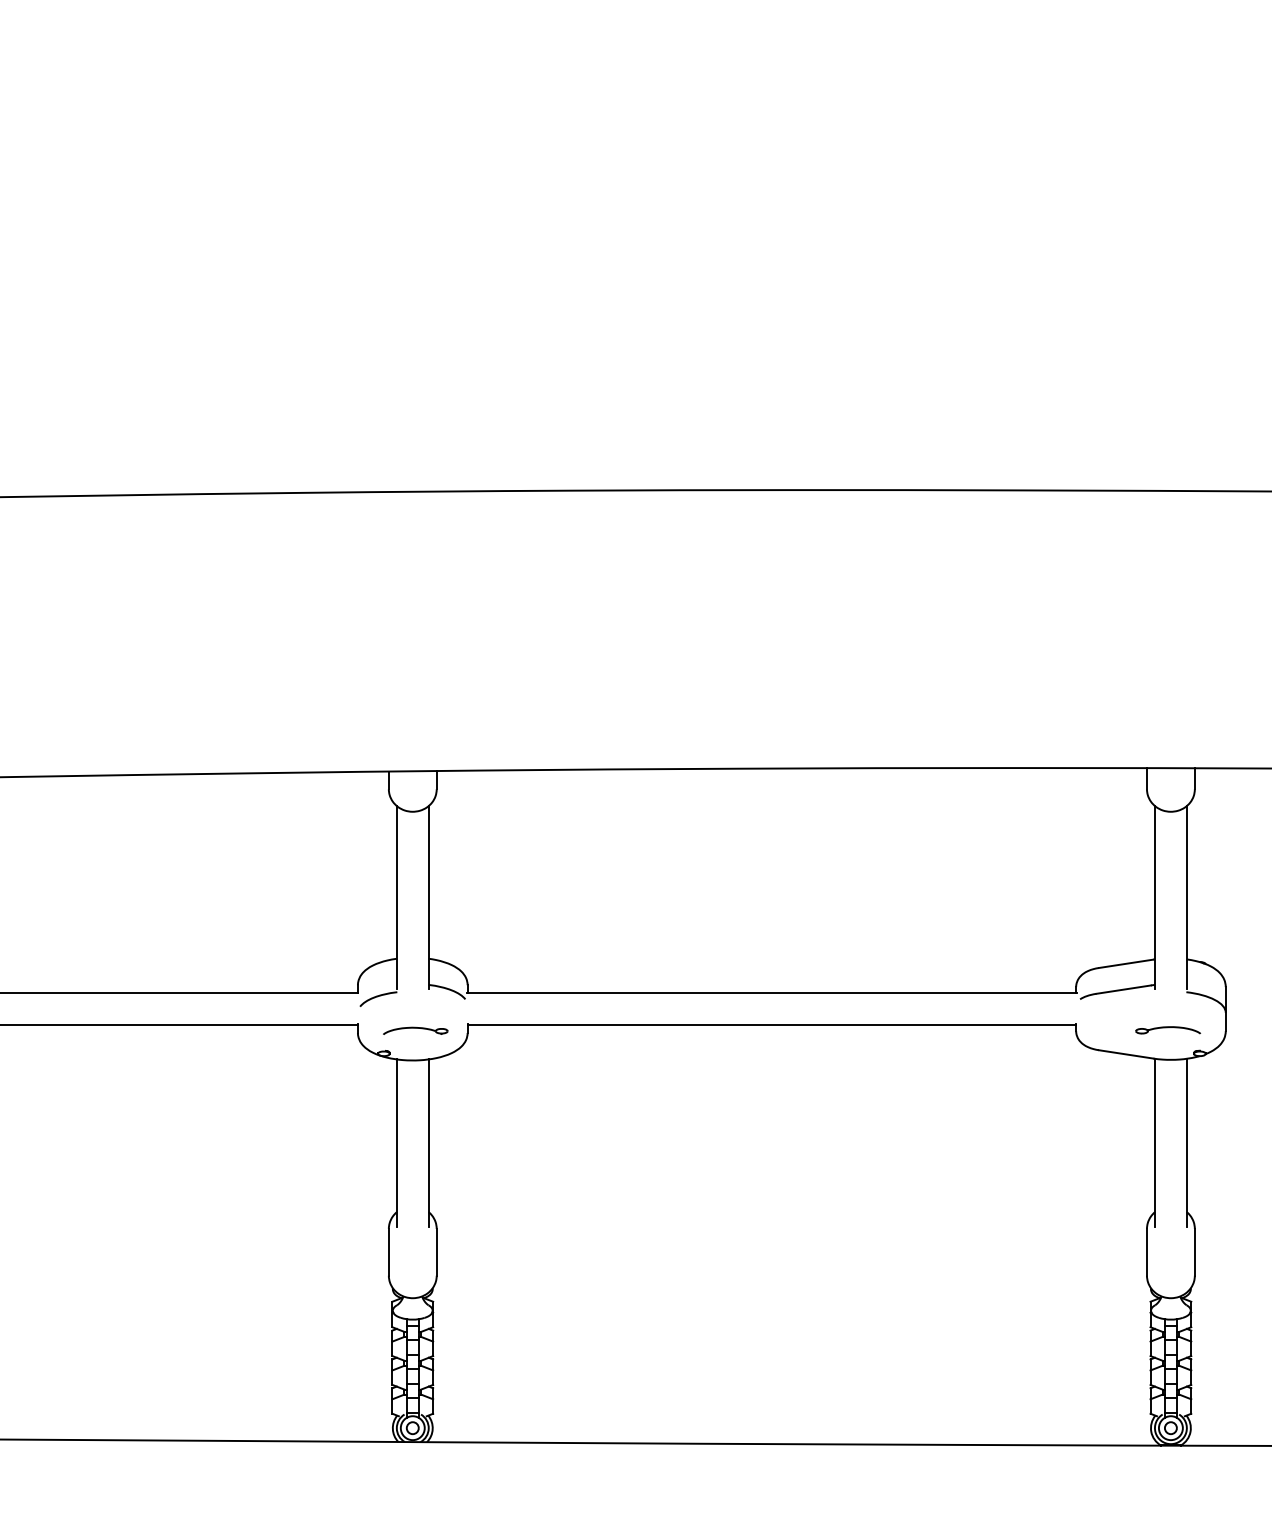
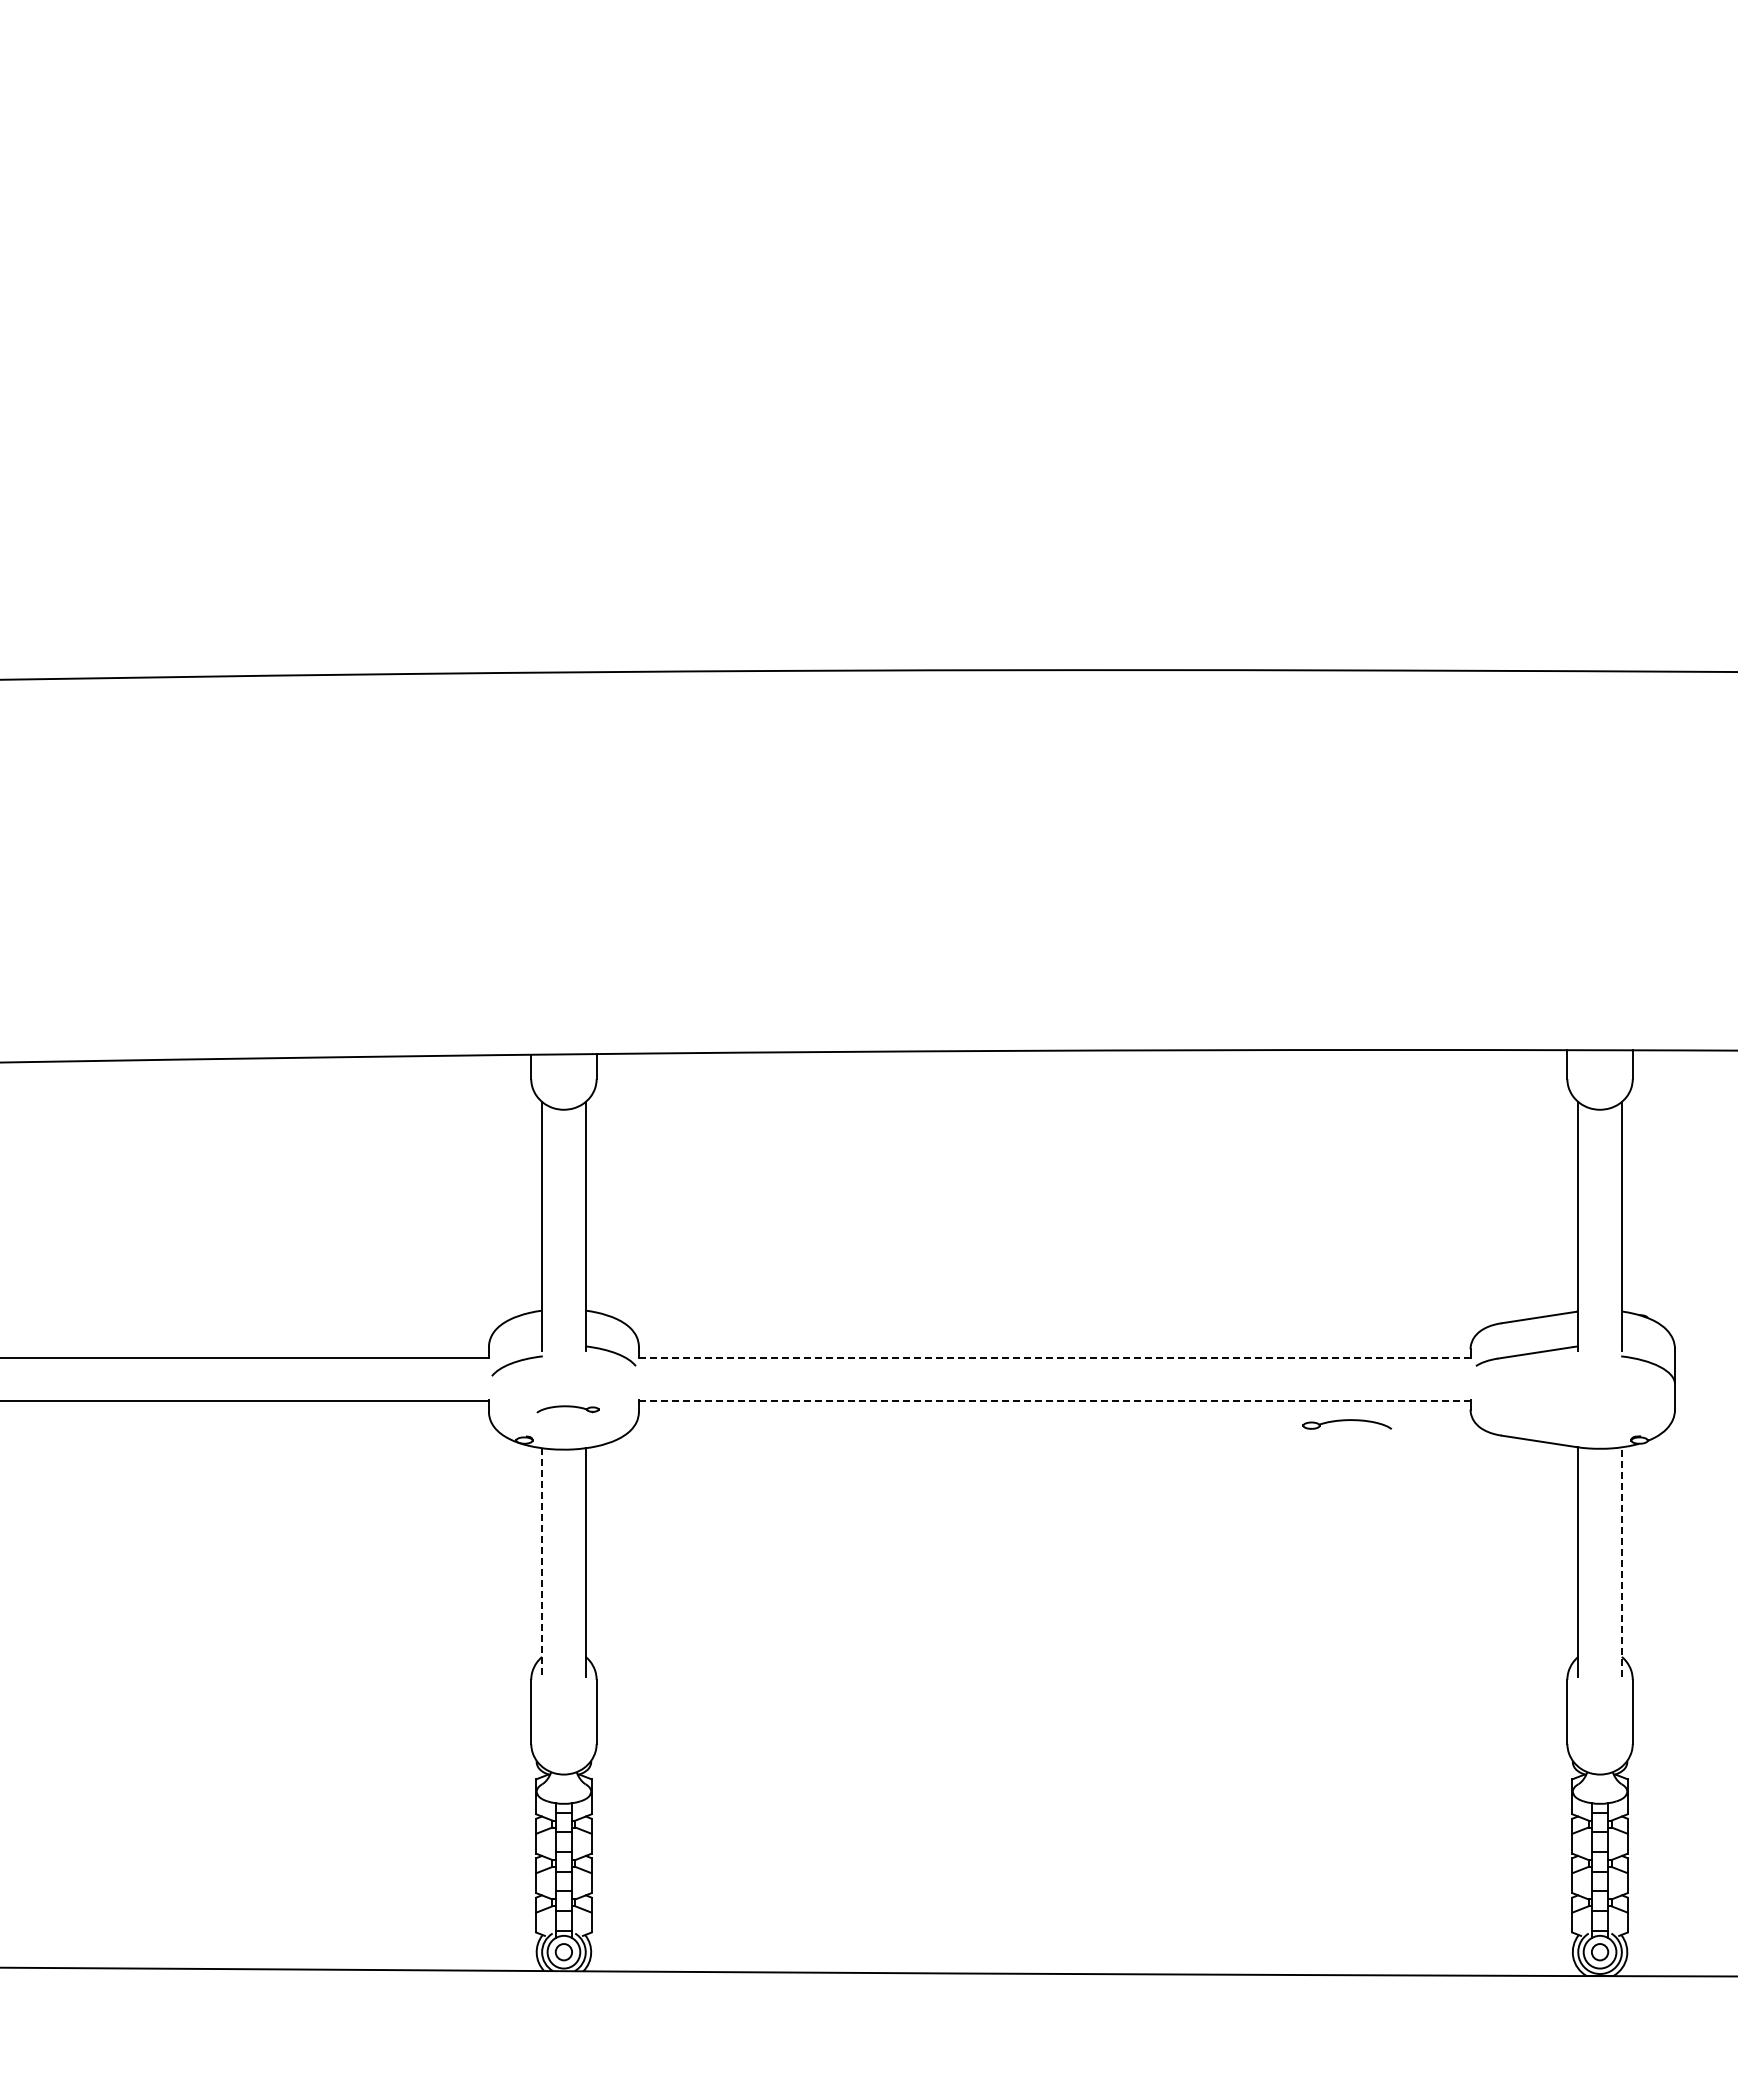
line: (771, 993) -> (1054, 1357), solid -> dashed
line: (771, 1025) -> (1054, 1401), solid -> dashed
part: (1168, 1030) -> (1347, 1424), moved
part: (415, 1031) -> (567, 1409), size x0.7
line: (397, 1143) -> (542, 1562), solid -> dashed
line: (1186, 1143) -> (1621, 1562), solid -> dashed

